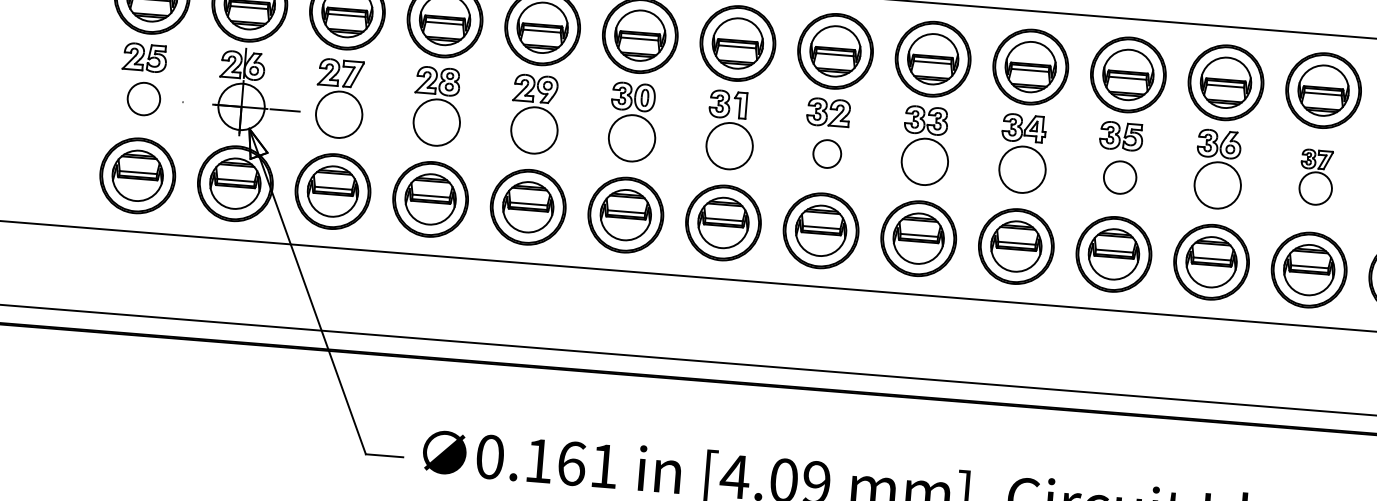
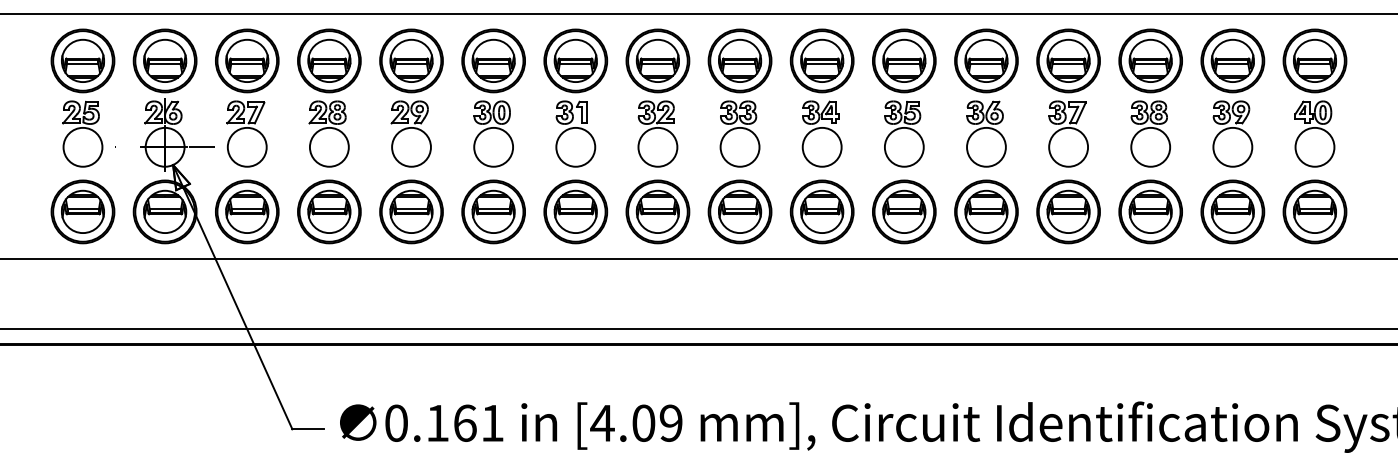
circle: (143, 98) -> (82, 146), size x1.43
circle: (826, 153) -> (657, 146), size x1.67
circle: (1119, 176) -> (903, 146), size x1.43
part: (1316, 176) -> (1068, 133), size x1.43

